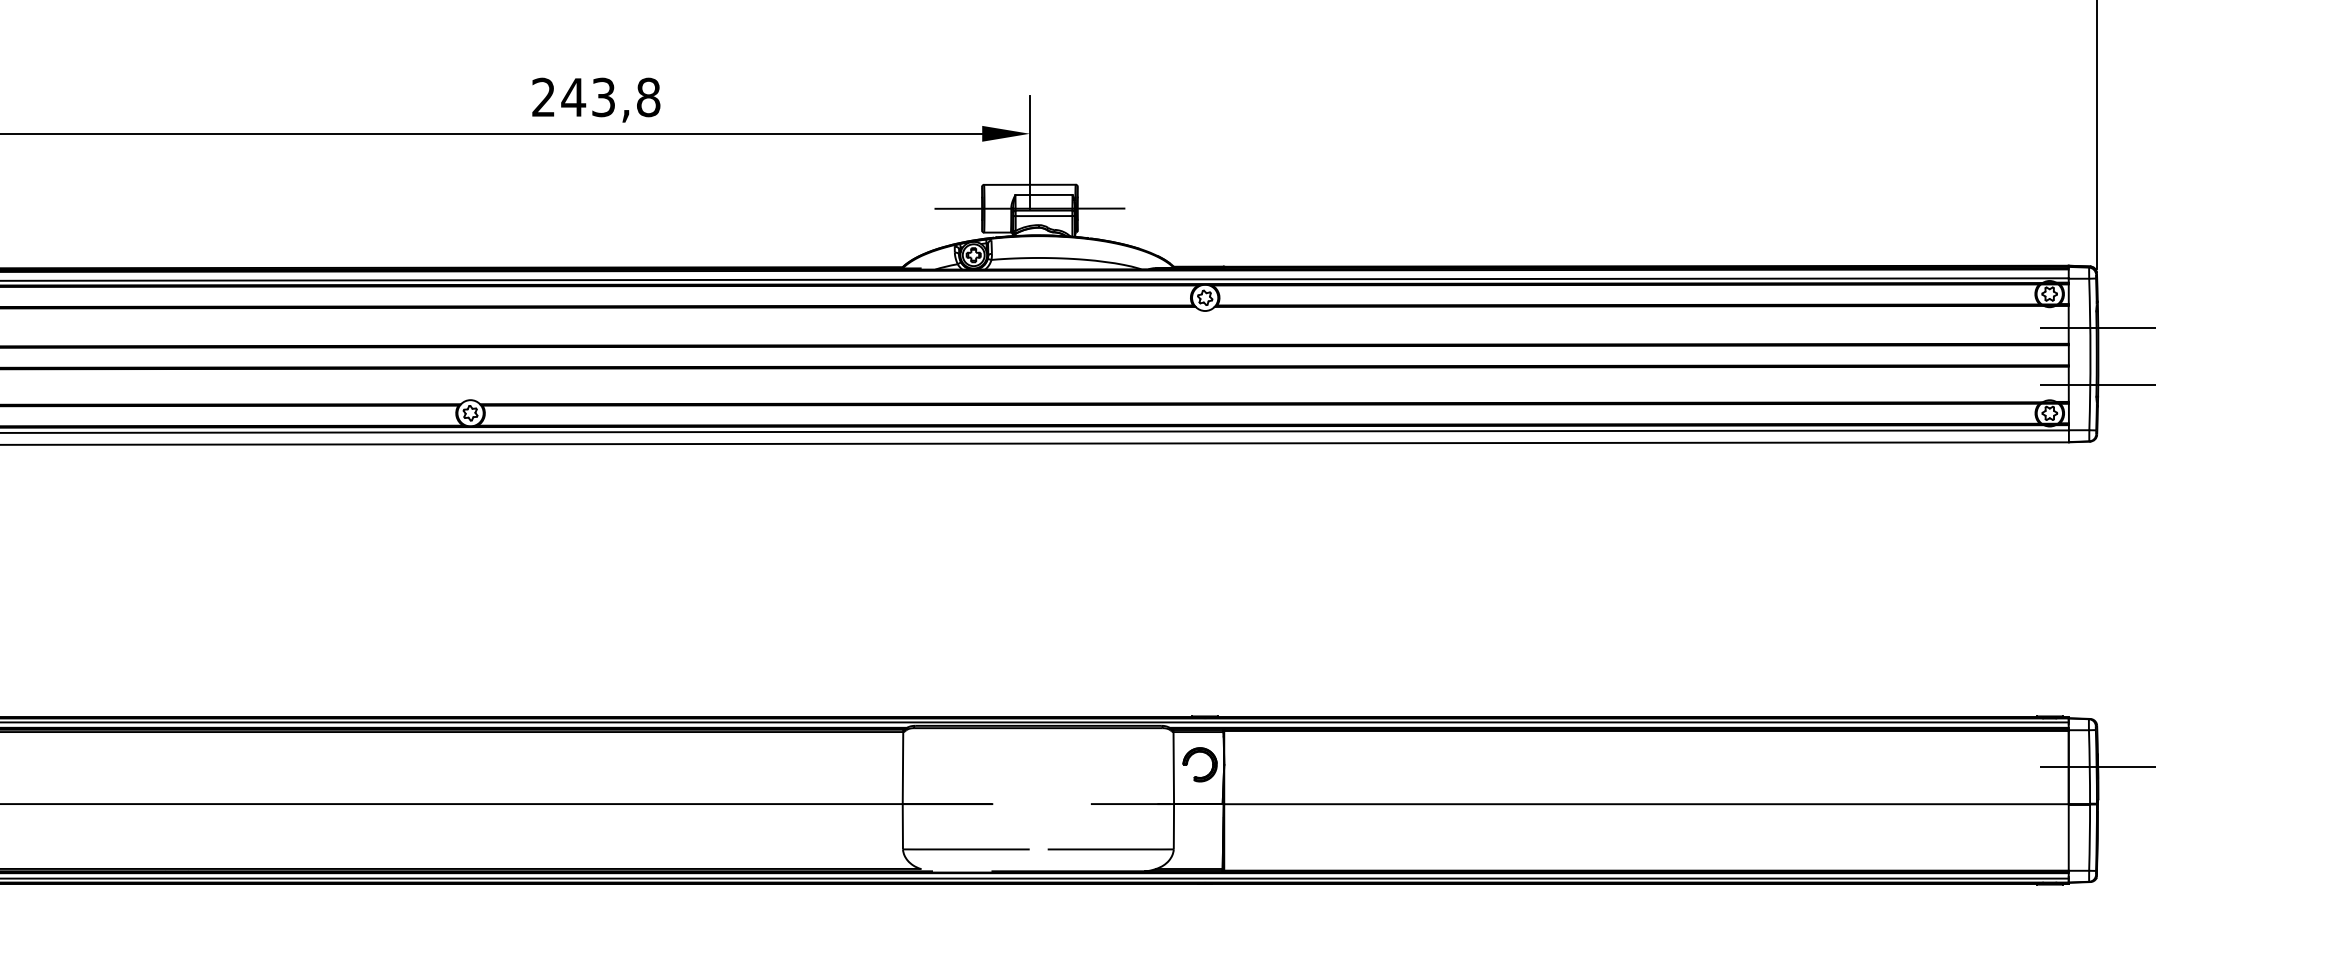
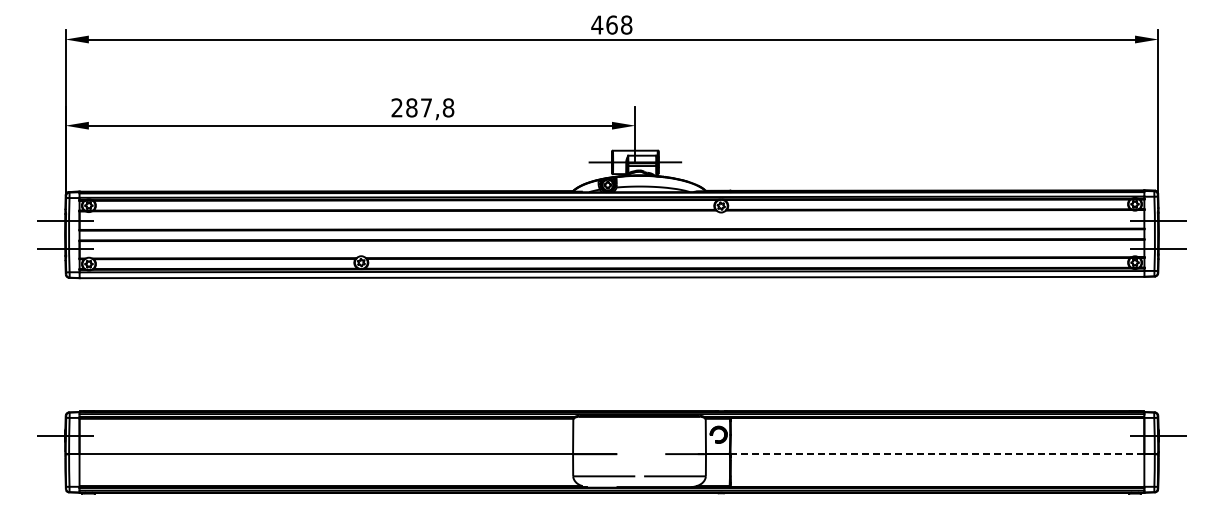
text: (587, 96) -> (418, 107), 243,8 -> 287,8
line: (1646, 804) -> (937, 454), solid -> dashed

